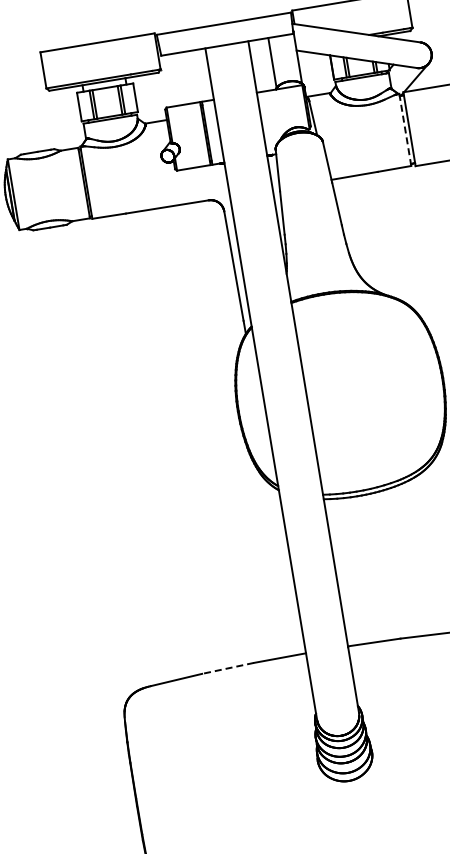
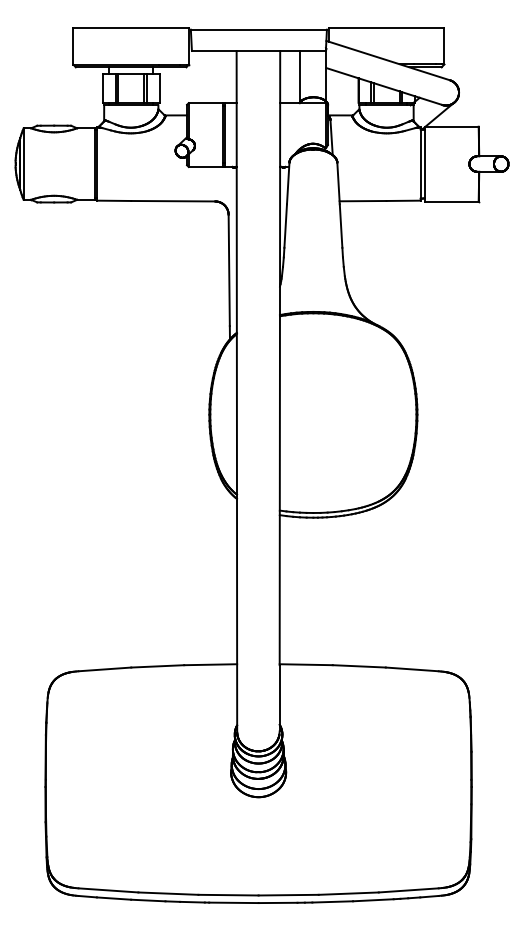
line: (405, 130) -> (420, 164), dashed -> solid
line: (227, 668) -> (157, 666), dashed -> solid

